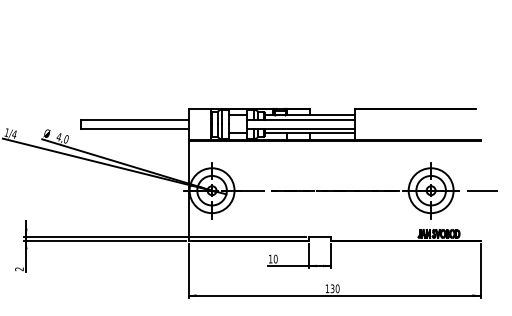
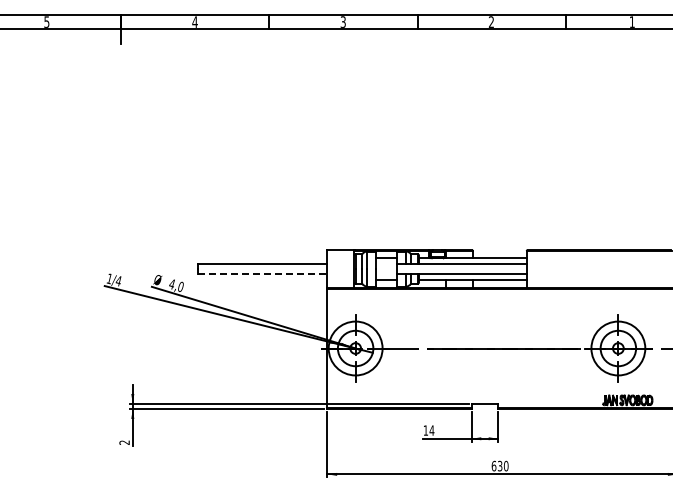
line: (134, 129) -> (262, 274), solid -> dashed
text: (275, 259) -> (431, 430), 10 -> 14
text: (327, 288) -> (493, 465), 130 -> 630

